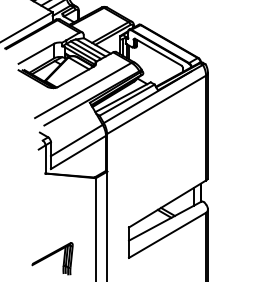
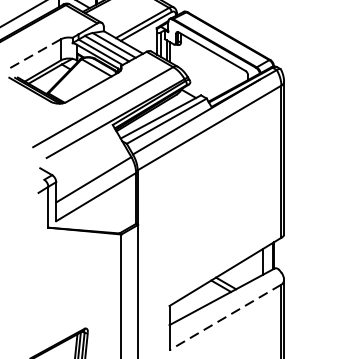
line: (35, 54) -> (33, 54), solid -> dashed
line: (167, 235) -> (225, 317), solid -> dashed

